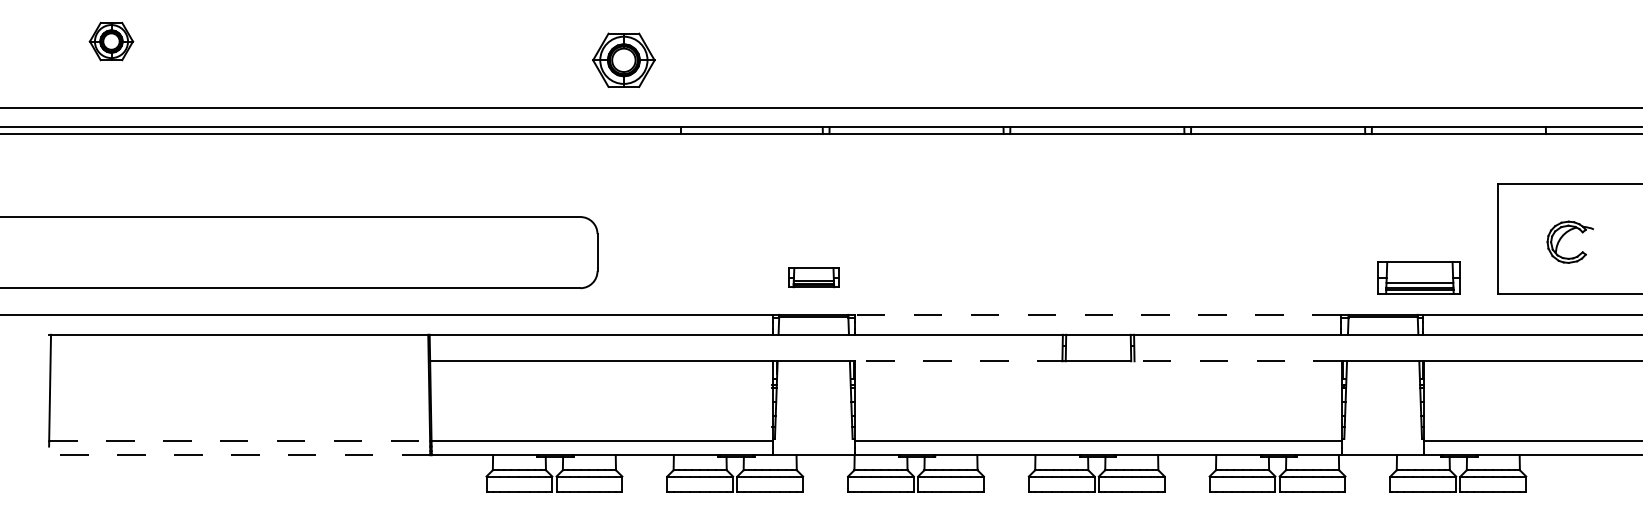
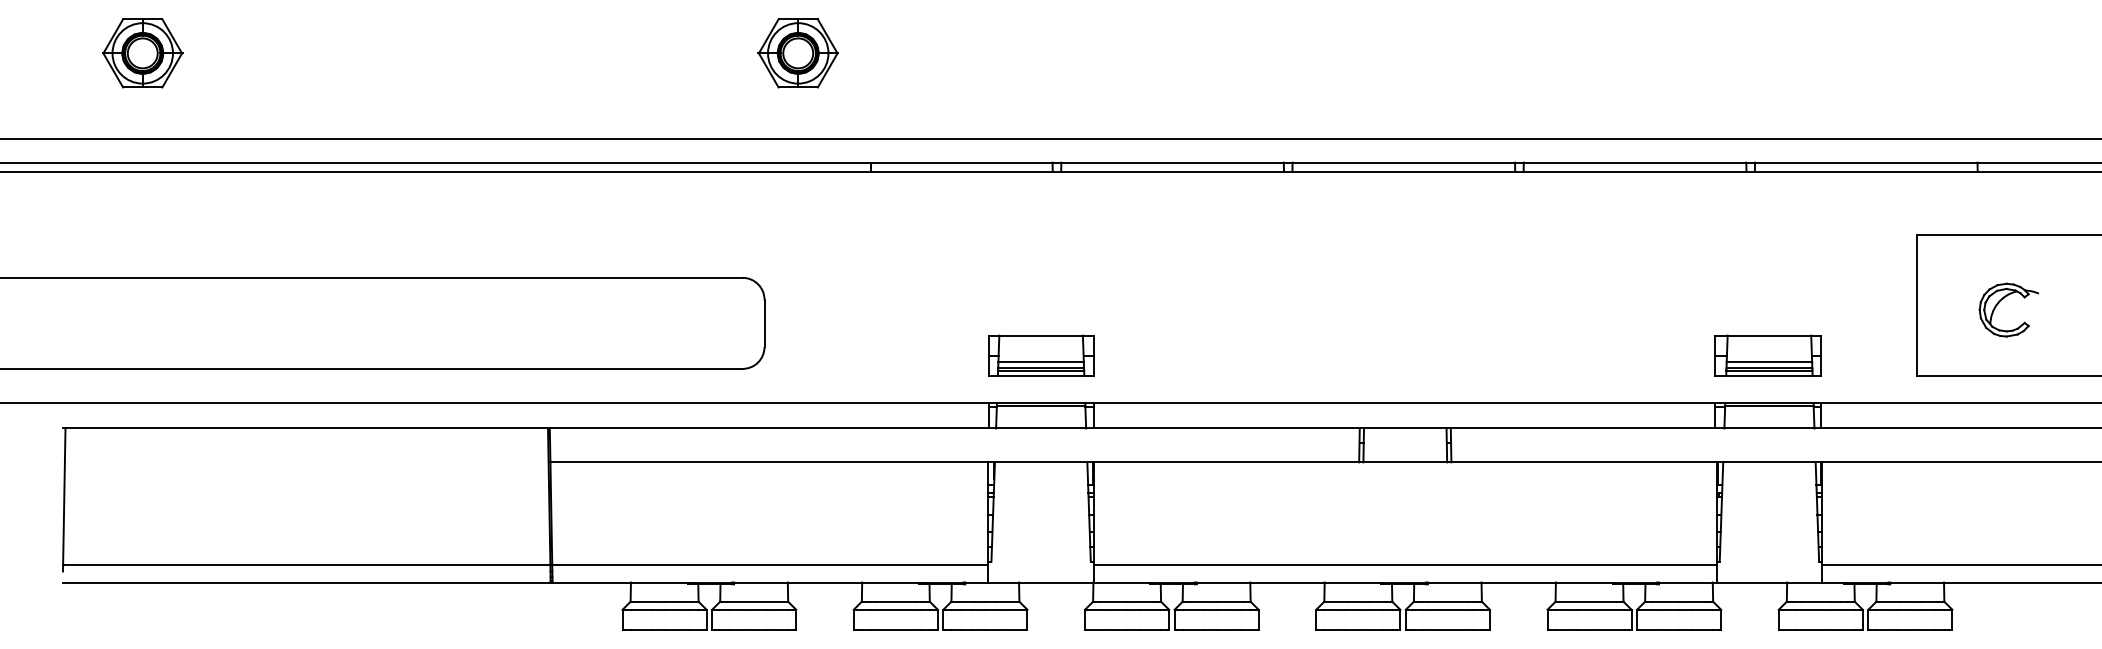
part: (111, 41) -> (142, 53), size x1.43
part: (623, 60) -> (797, 53), moved
part: (814, 277) -> (1041, 355), size x1.67
part: (1418, 277) -> (1767, 355), moved
line: (1097, 314) -> (1404, 402), dashed -> solid
line: (960, 361) -> (1228, 462), dashed -> solid
line: (1236, 361) -> (1581, 462), dashed -> solid
line: (239, 441) -> (306, 564), dashed -> solid
line: (239, 455) -> (306, 582), dashed -> solid

